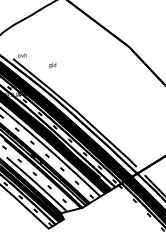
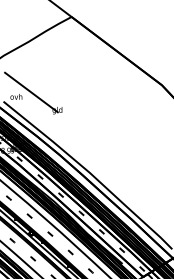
line: (33, 51) -> (31, 91), added

